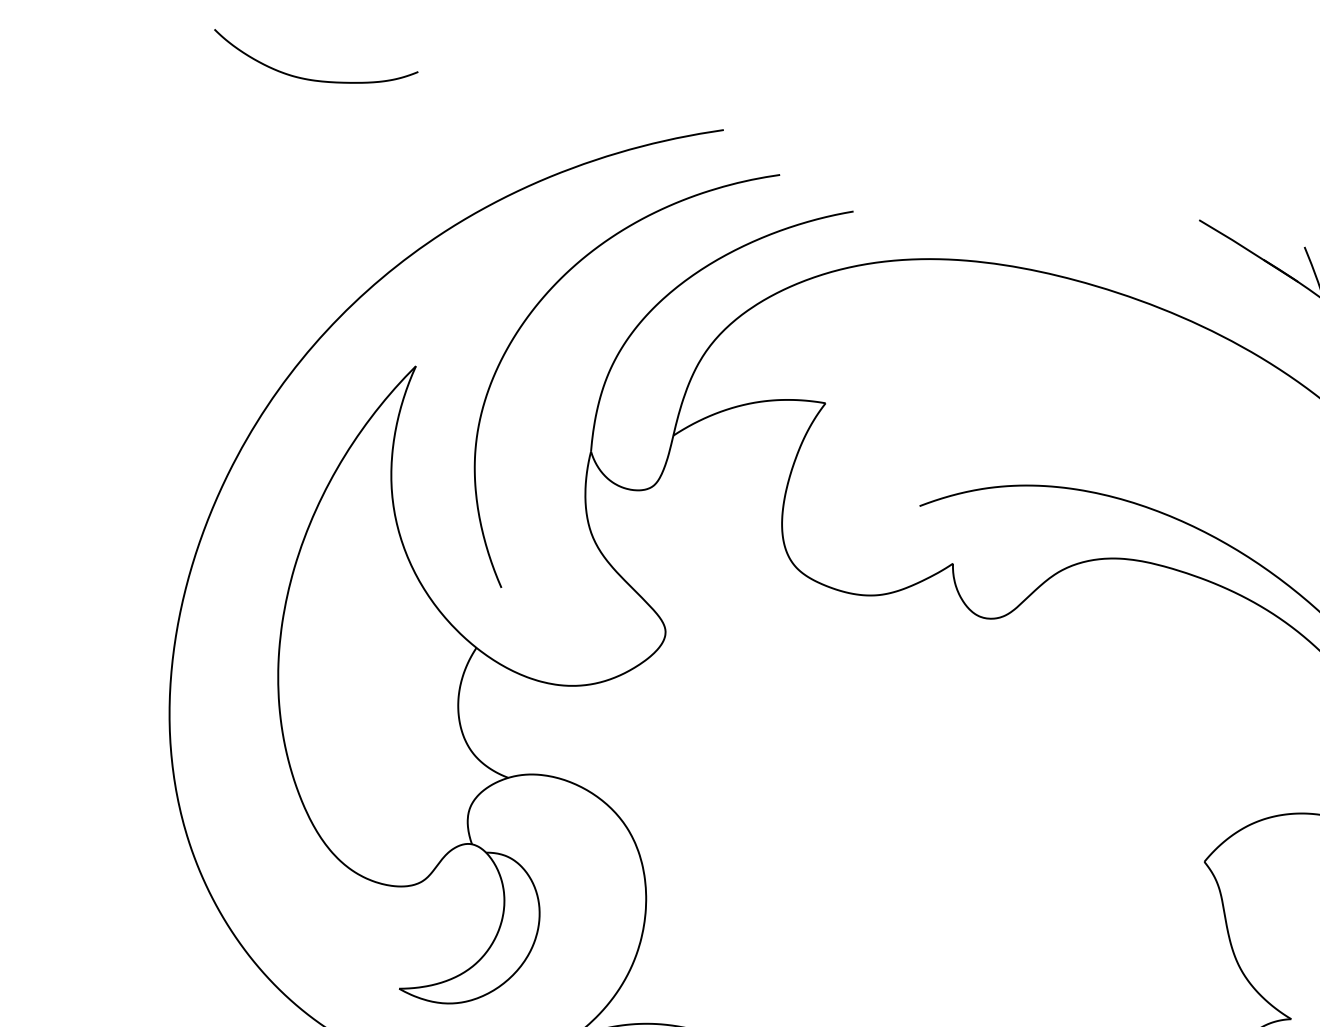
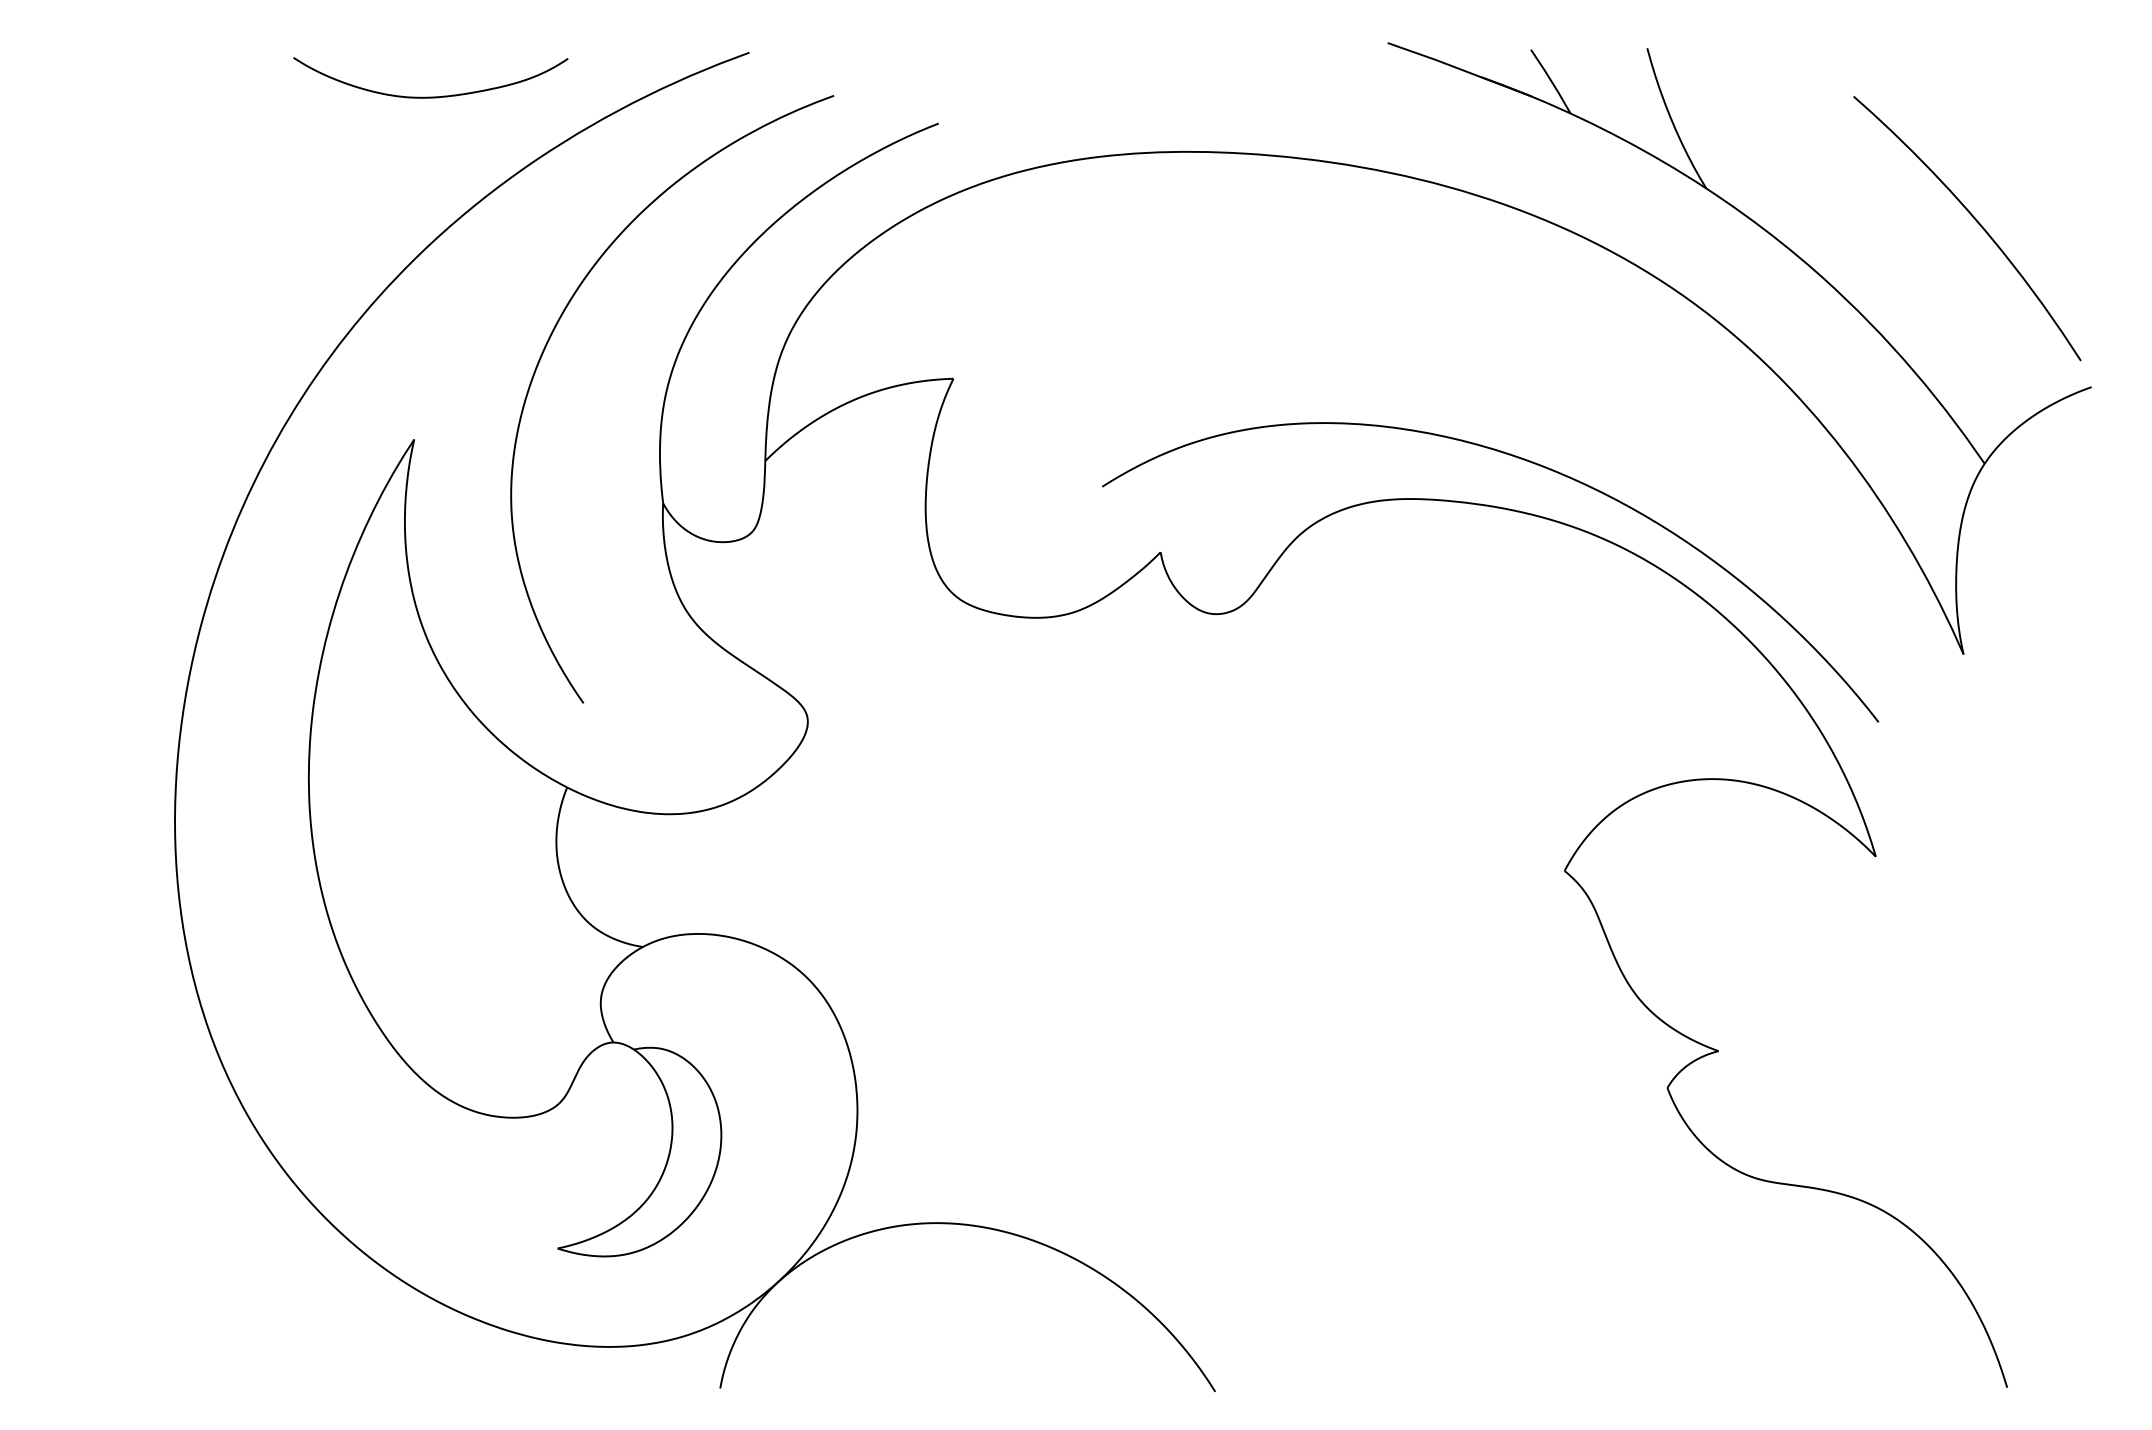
part: (310, 79) -> (430, 96), moved

